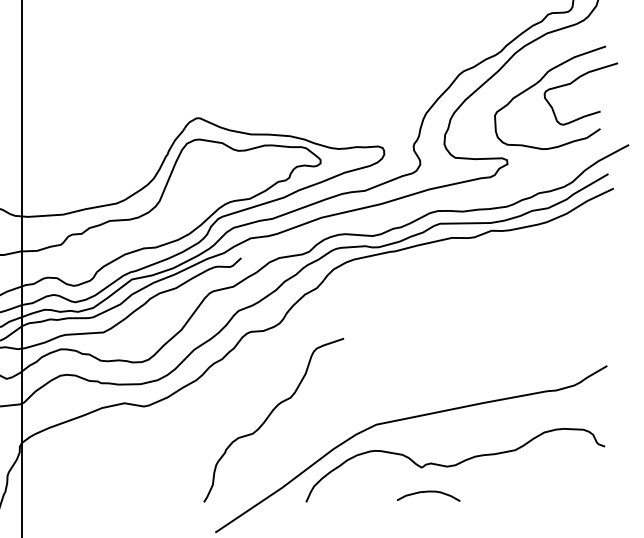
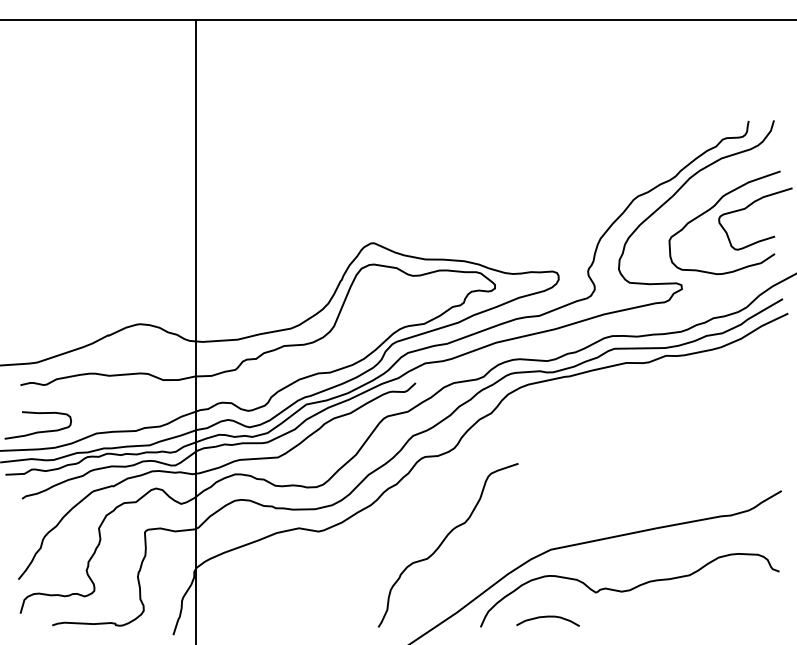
curve: (428, 492) -> (547, 617), moved

